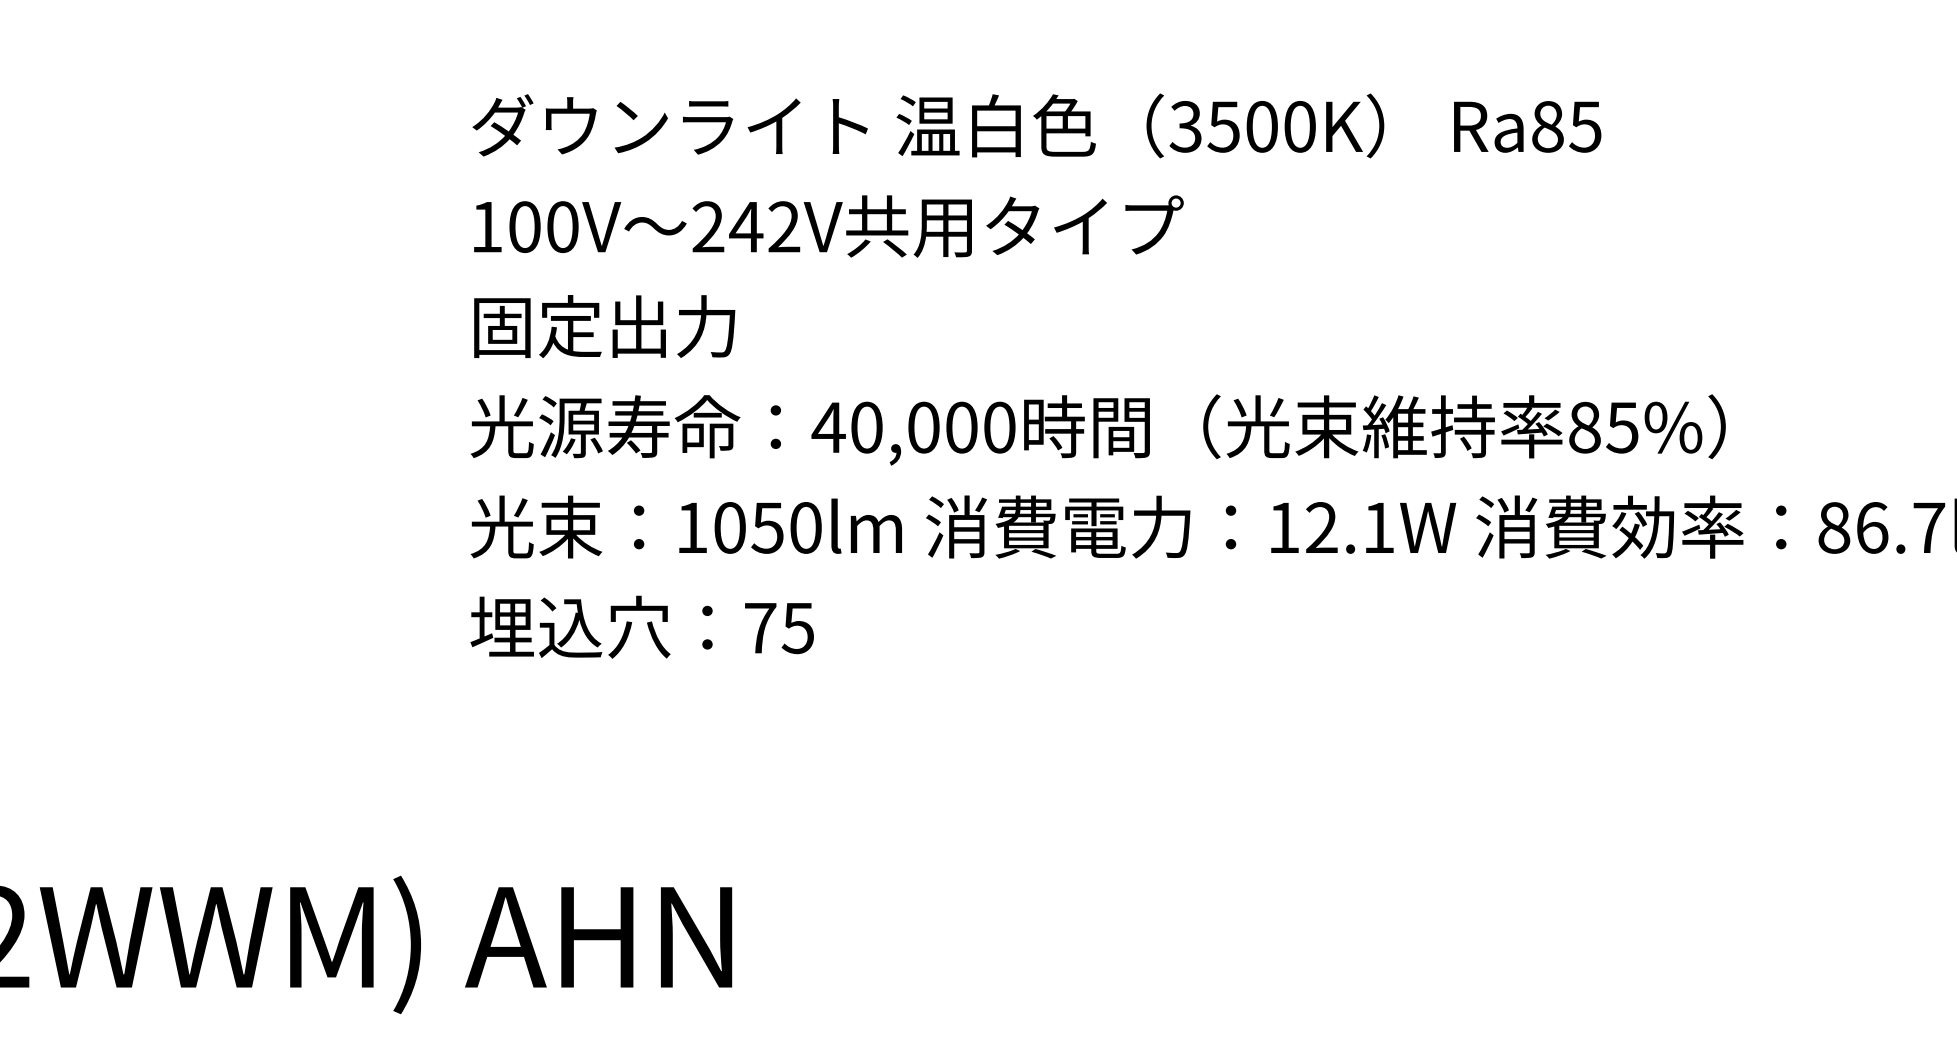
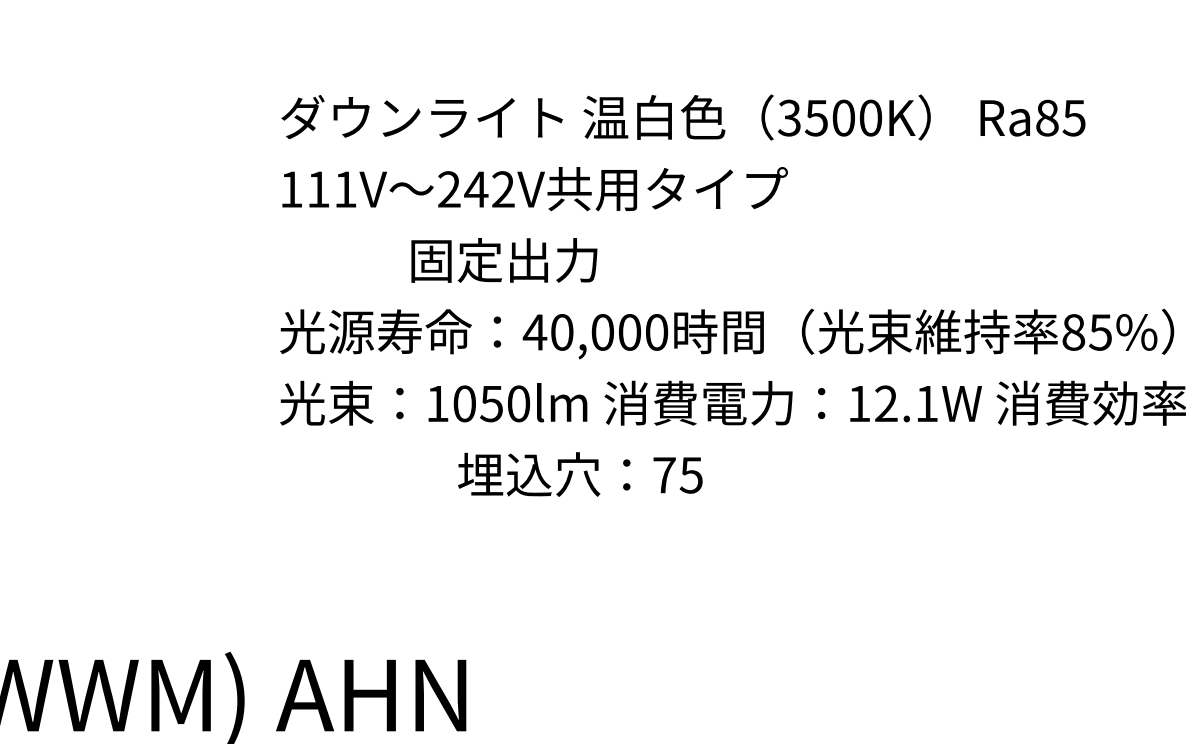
text: (543, 226) -> (331, 189), 100V -> 111V
text: (604, 326) -> (504, 260), moved
text: (641, 626) -> (579, 474), moved

